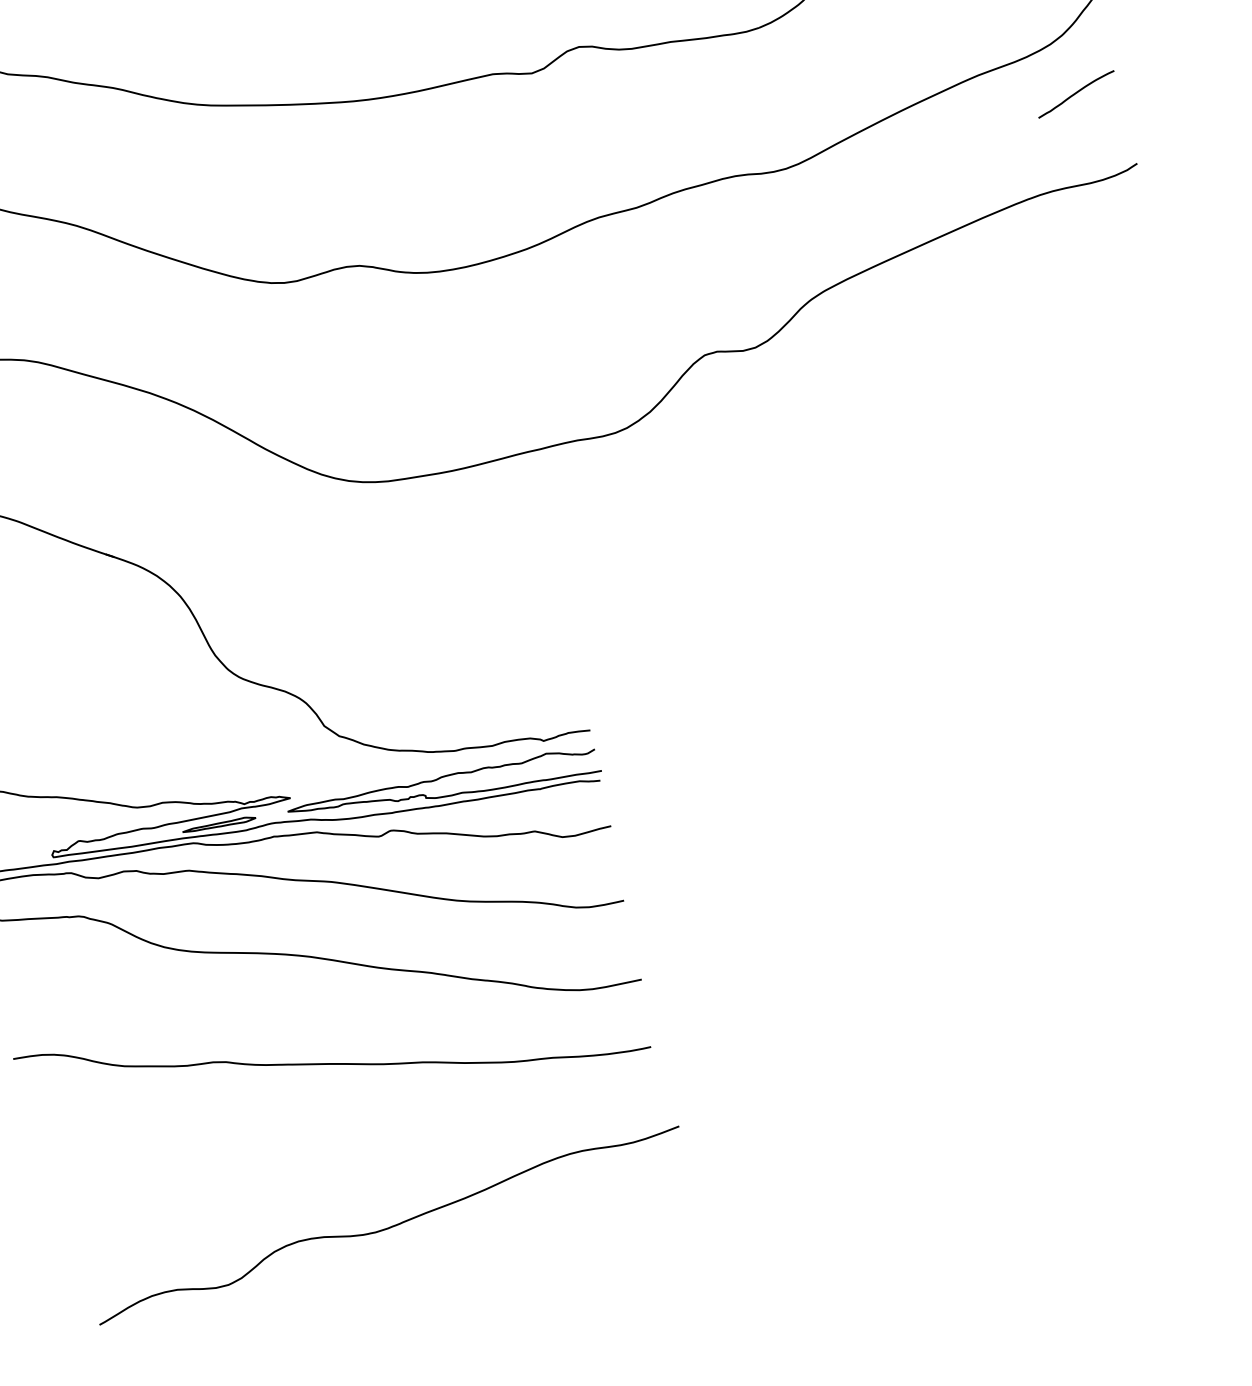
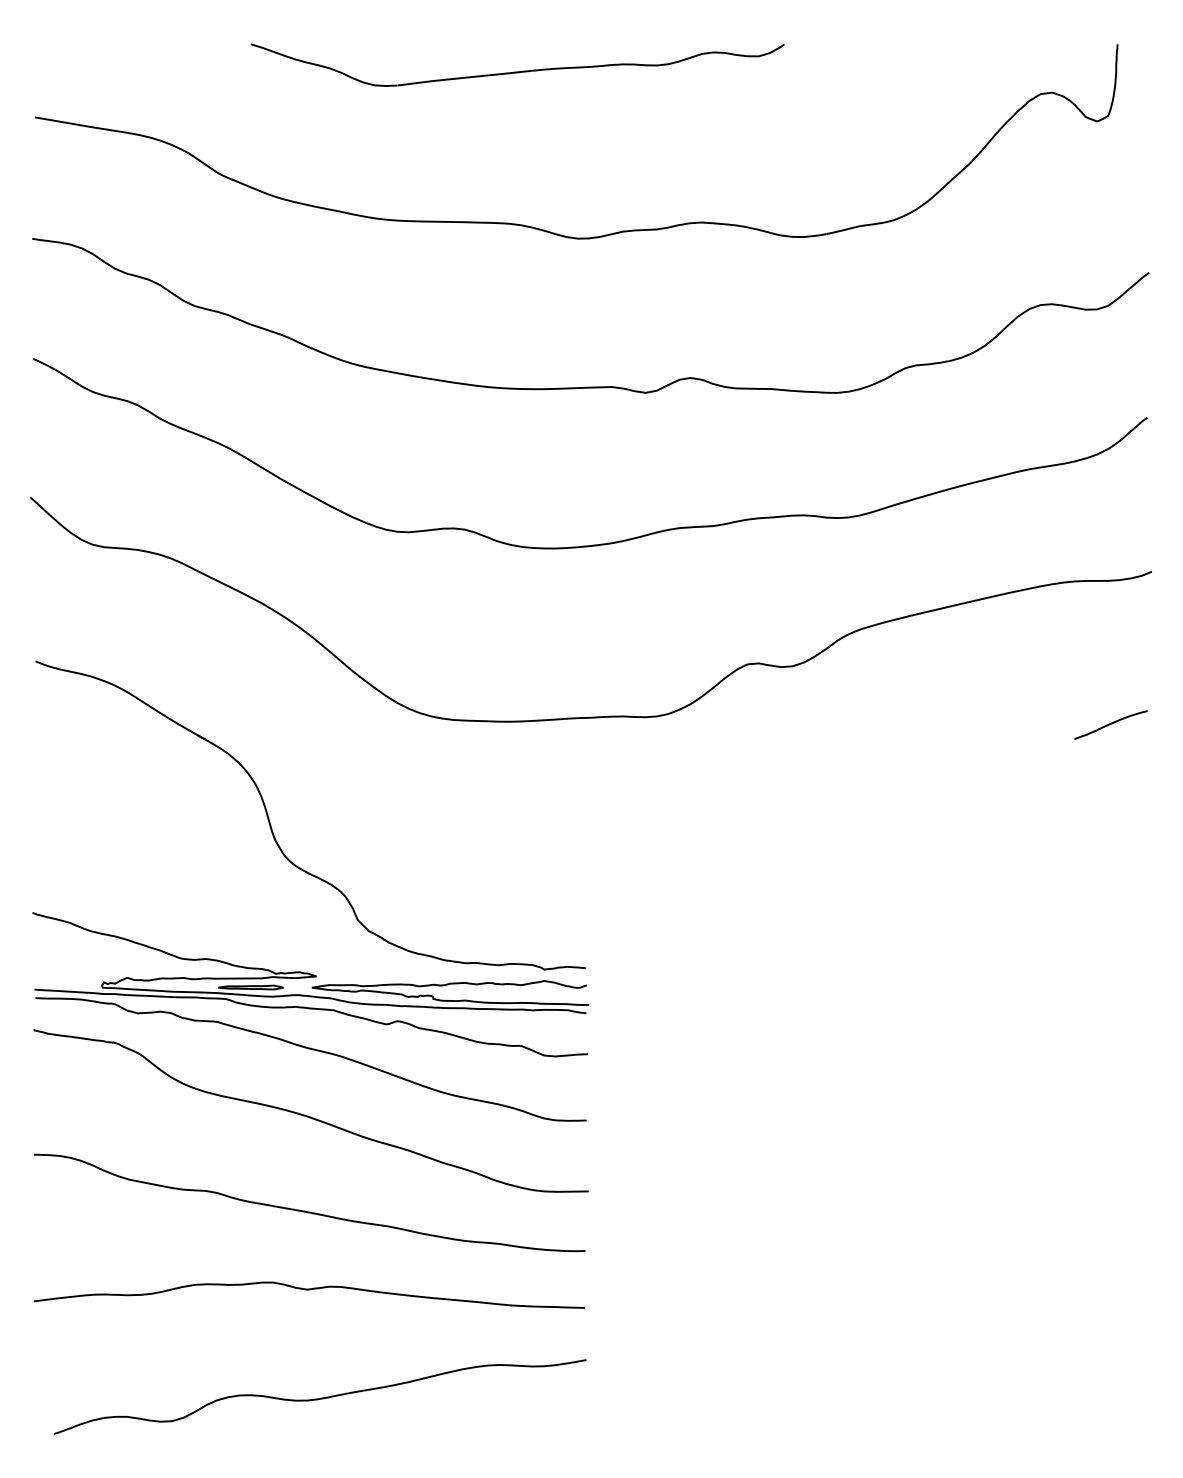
curve: (1075, 93) -> (1110, 724), moved
curve: (350, 1151) -> (309, 1290), added
curve: (389, 1226) -> (320, 1397), moved

